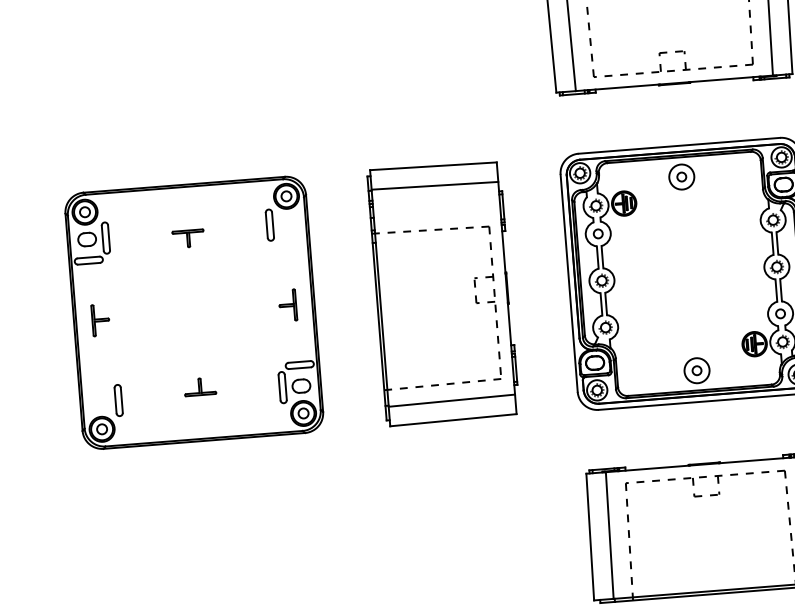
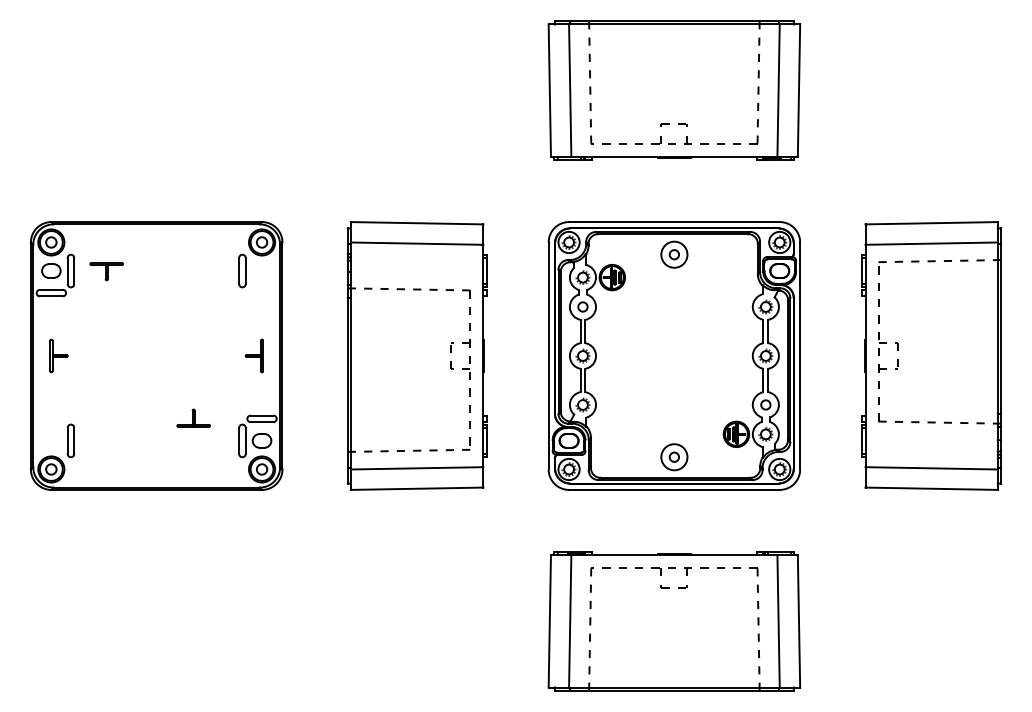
part: (188, 238) -> (106, 271), moved
part: (199, 386) -> (193, 417), moved

